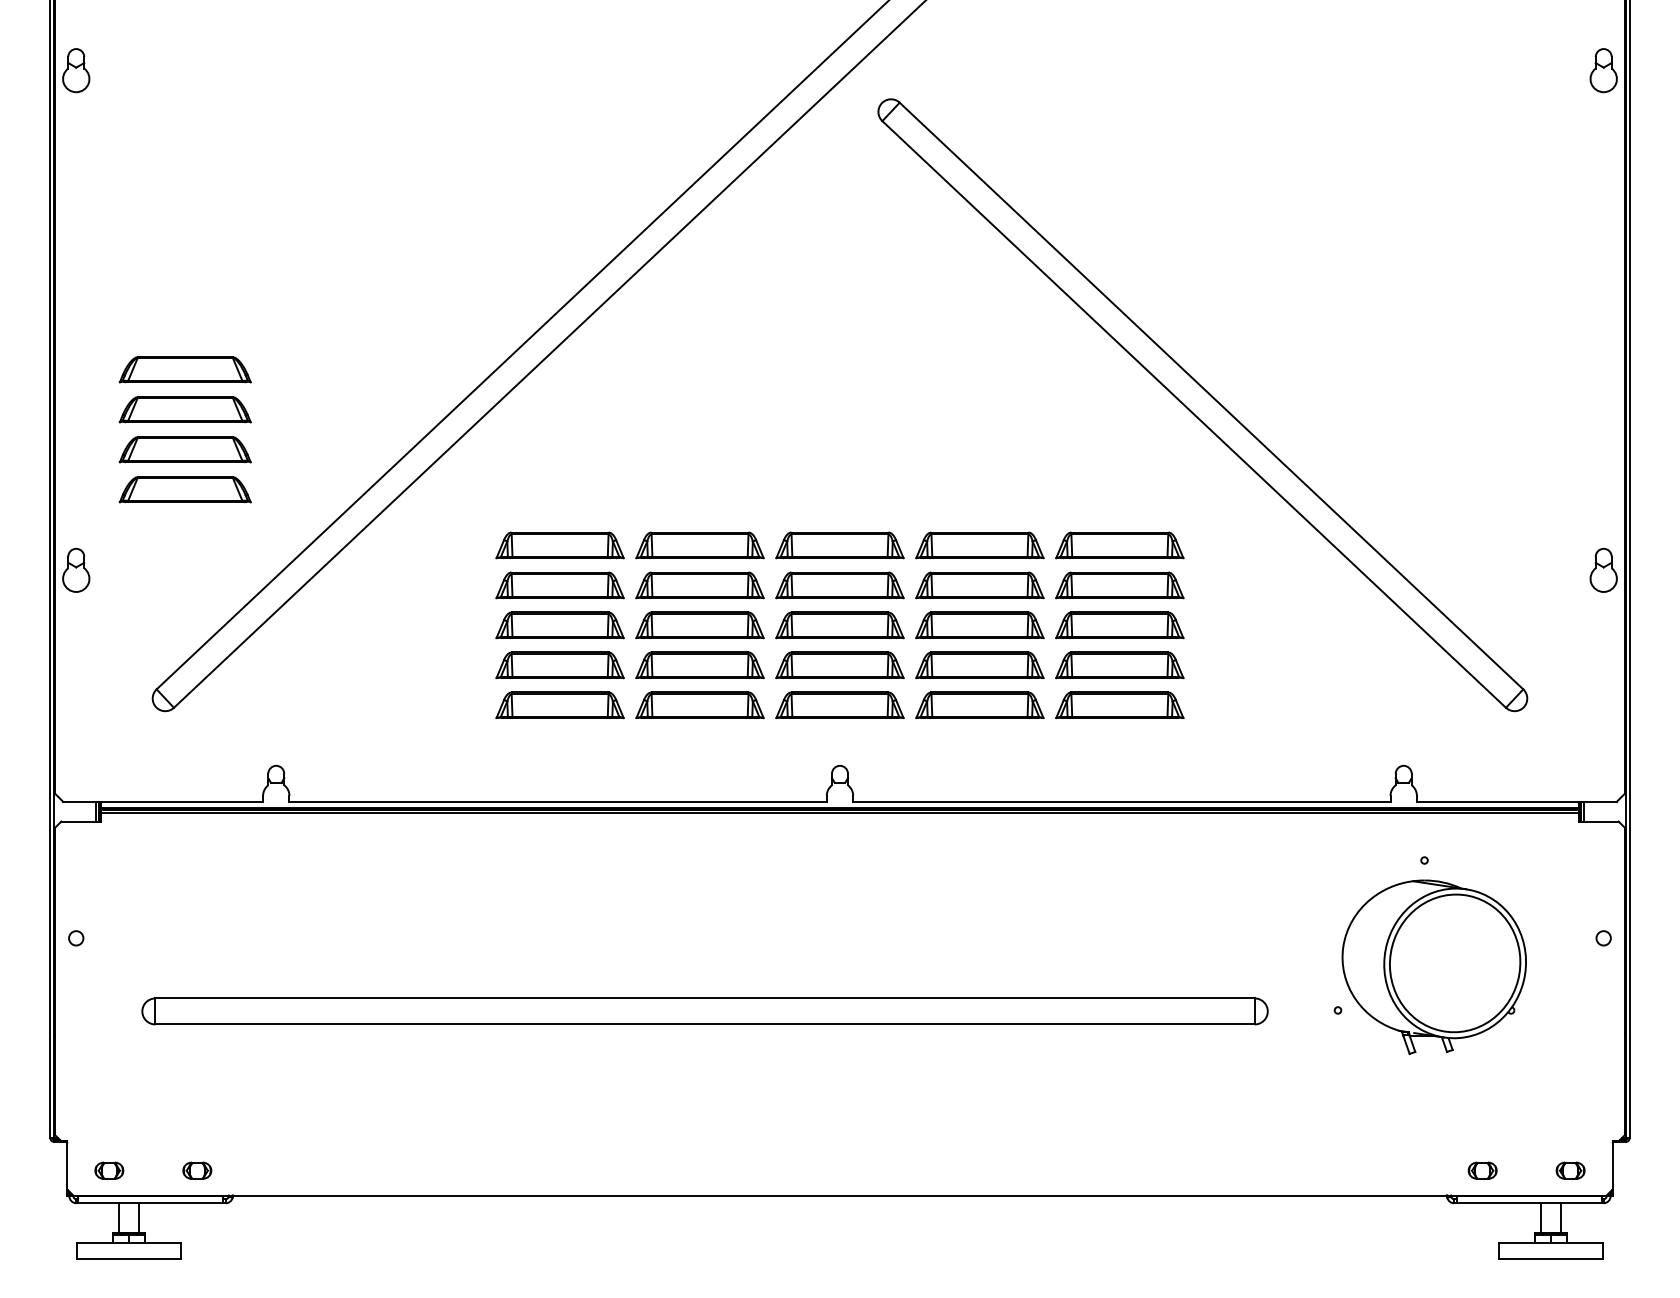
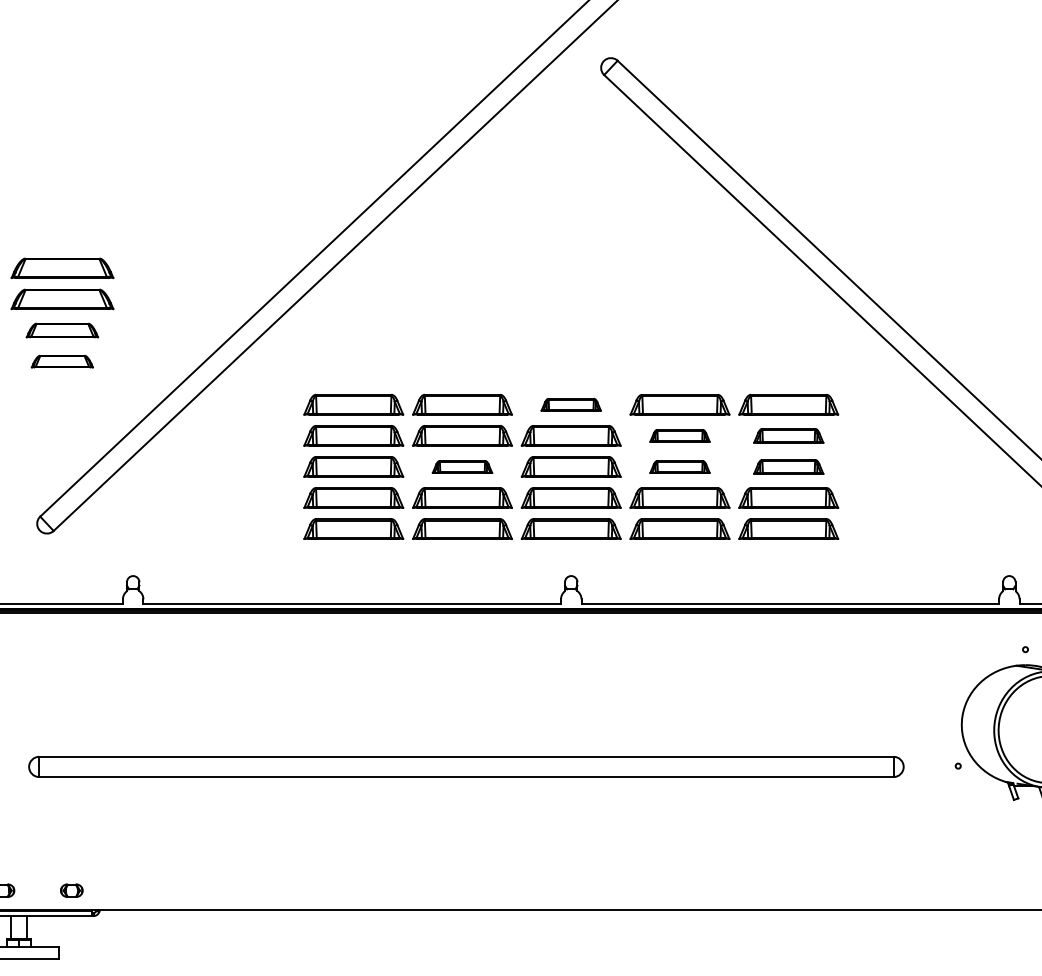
part: (184, 449) -> (61, 330), size x0.7
part: (184, 489) -> (61, 361), size x0.6
part: (839, 545) -> (570, 404), size x0.6
part: (979, 585) -> (679, 435), size x0.6
part: (1119, 585) -> (788, 435), size x0.7
part: (699, 625) -> (462, 467), size x0.6
part: (979, 625) -> (679, 467), size x0.6
part: (1119, 625) -> (788, 467), size x0.7

